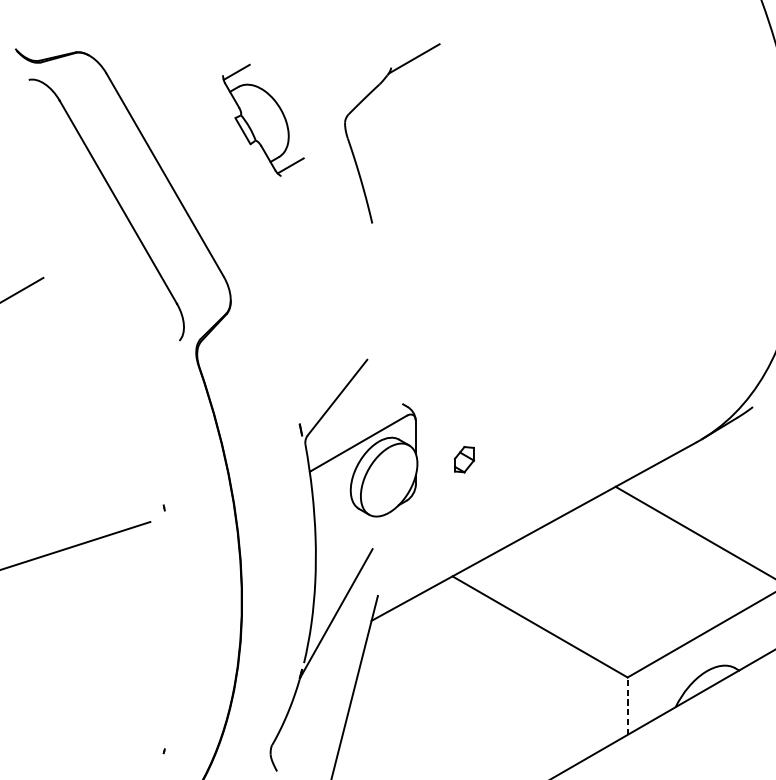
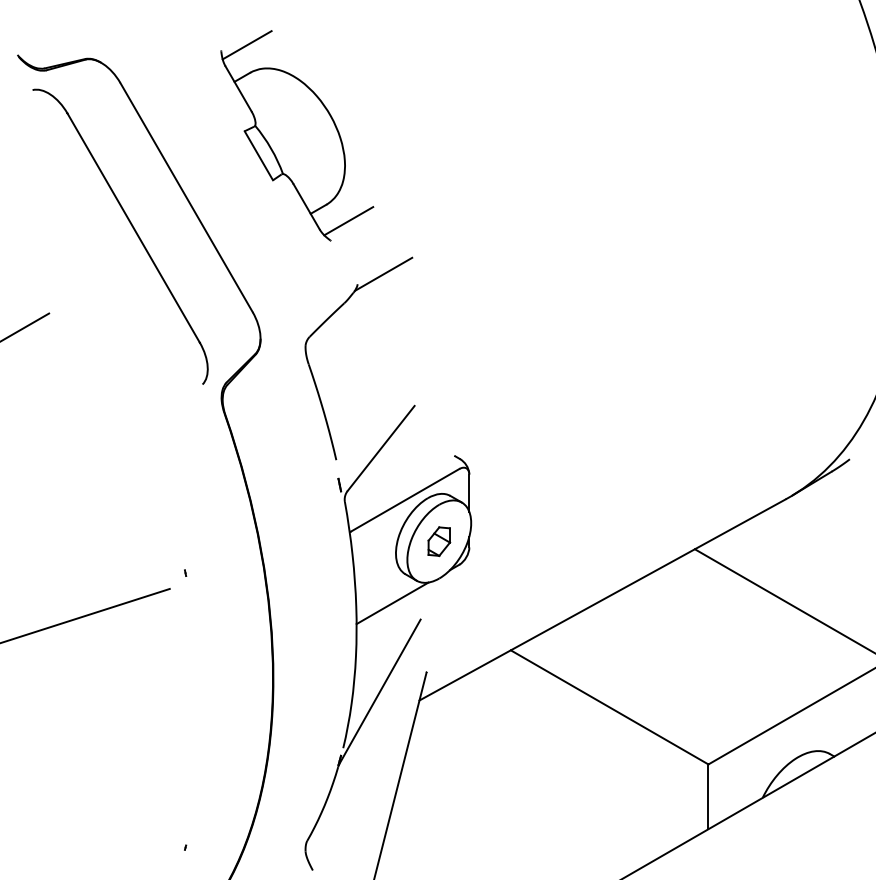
part: (263, 120) -> (297, 135), size x1.67
part: (352, 147) -> (313, 374), moved
part: (464, 459) -> (439, 541), moved
line: (347, 534) -> (392, 603), added
line: (627, 705) -> (708, 796), dashed -> solid

